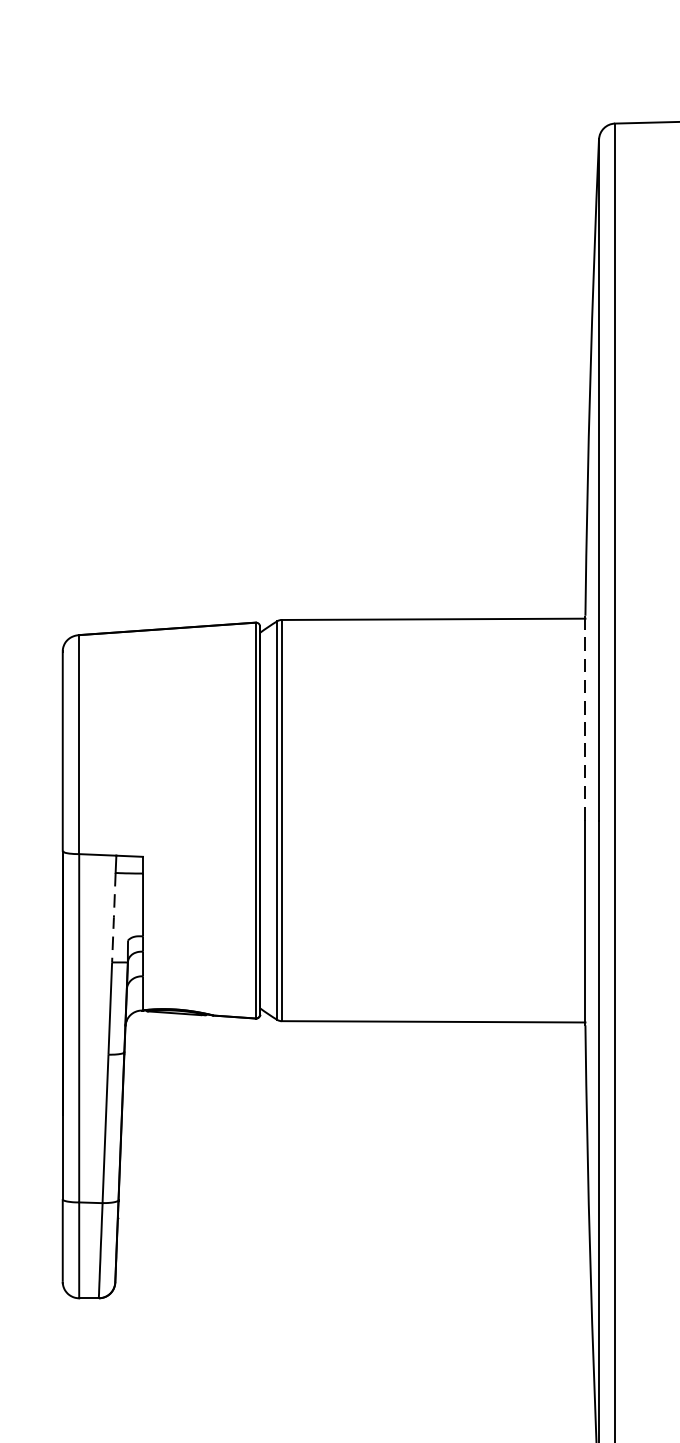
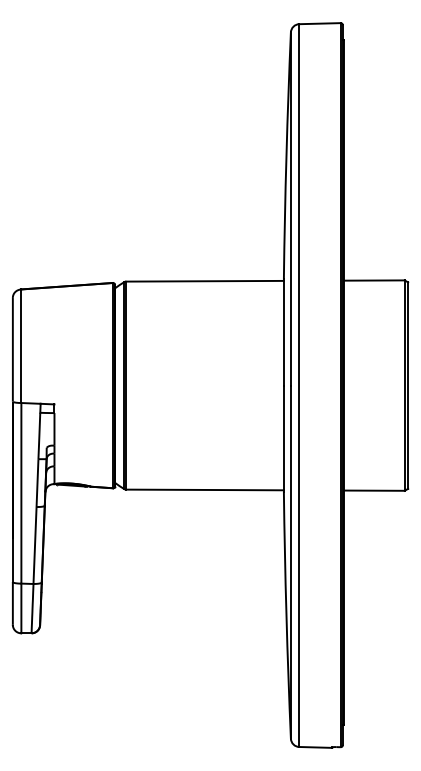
line: (584, 718) -> (283, 332), dashed -> solid
line: (114, 916) -> (39, 435), dashed -> solid

